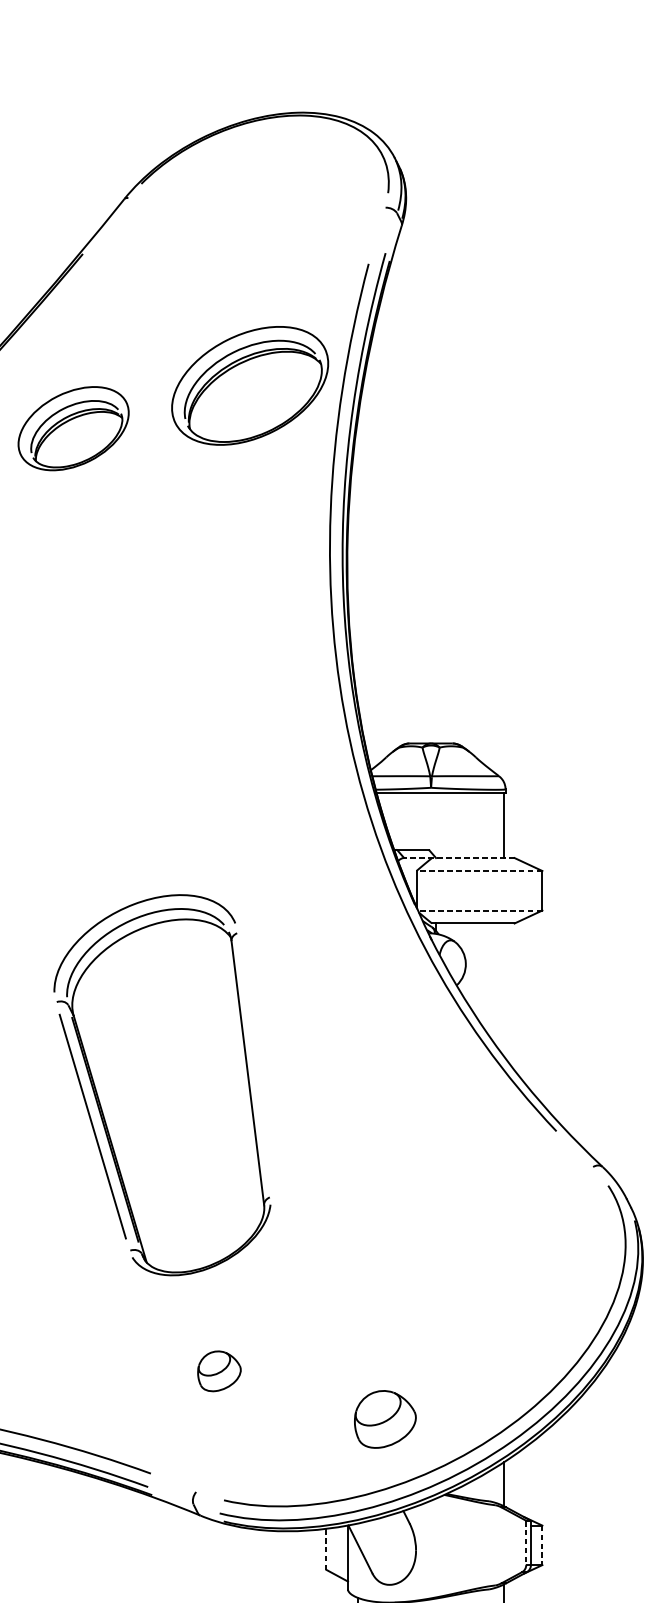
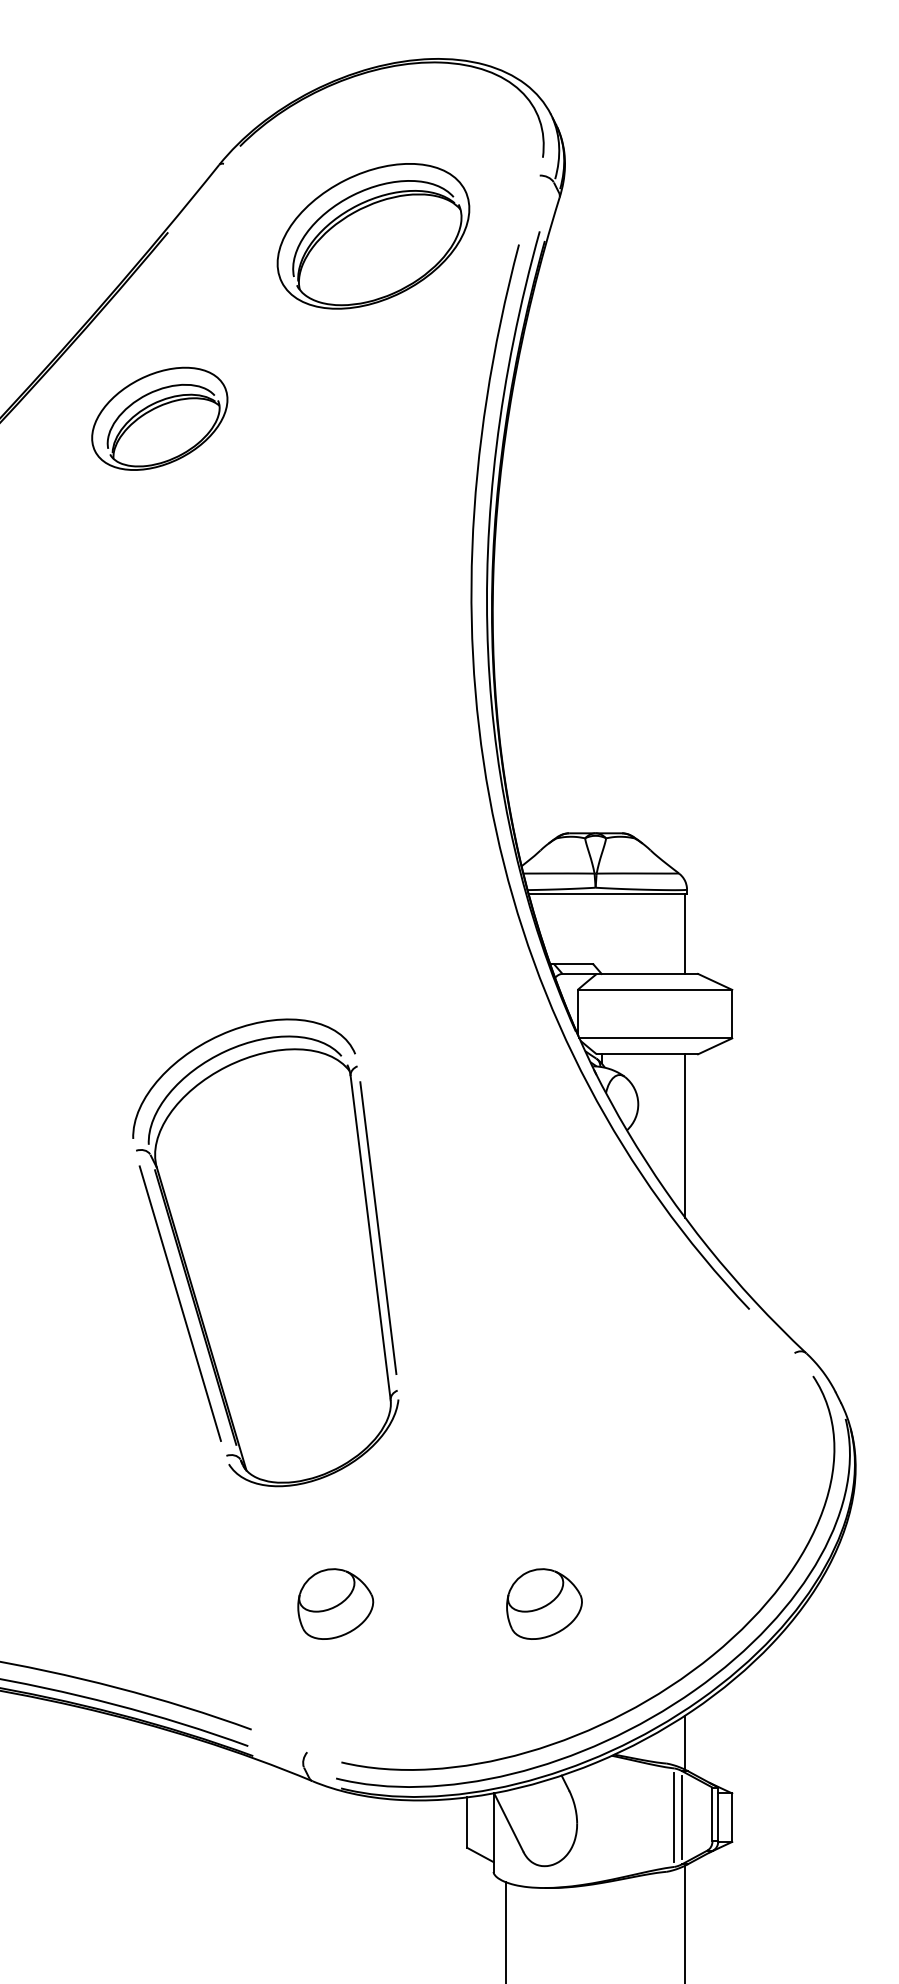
part: (250, 386) -> (373, 236), moved
part: (73, 428) -> (159, 418), moved
line: (459, 857) -> (630, 973), dashed -> solid
line: (479, 870) -> (654, 989), dashed -> solid
line: (479, 910) -> (655, 1038), dashed -> solid
line: (504, 989) -> (685, 1135), added
line: (254, 1065) -> (378, 1228), added
part: (219, 1370) -> (335, 1603), size x1.43
part: (385, 1418) -> (544, 1603), moved
line: (526, 1542) -> (712, 1814), dashed -> solid
line: (495, 1545) -> (674, 1817), added
line: (501, 1545) -> (682, 1817), added
line: (542, 1546) -> (732, 1818), dashed -> solid
line: (326, 1550) -> (467, 1823), dashed -> solid

